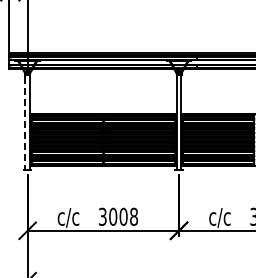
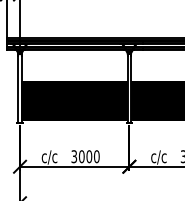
line: (25, 124) -> (18, 90), dashed -> solid
text: (134, 216) -> (97, 156), 3008 -> 3000

